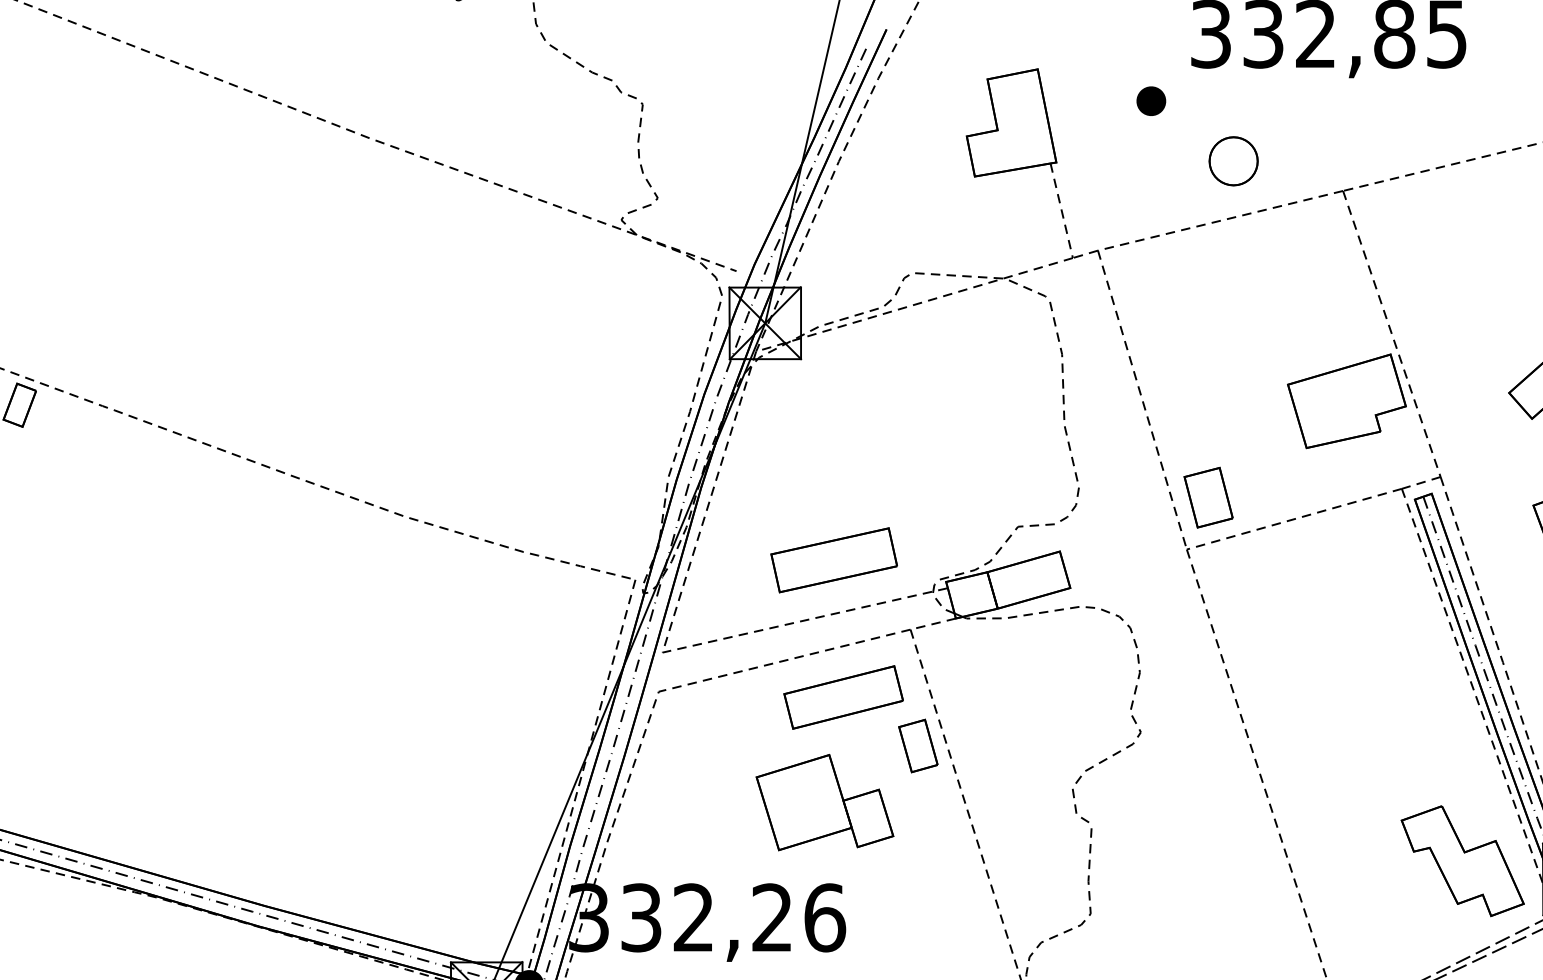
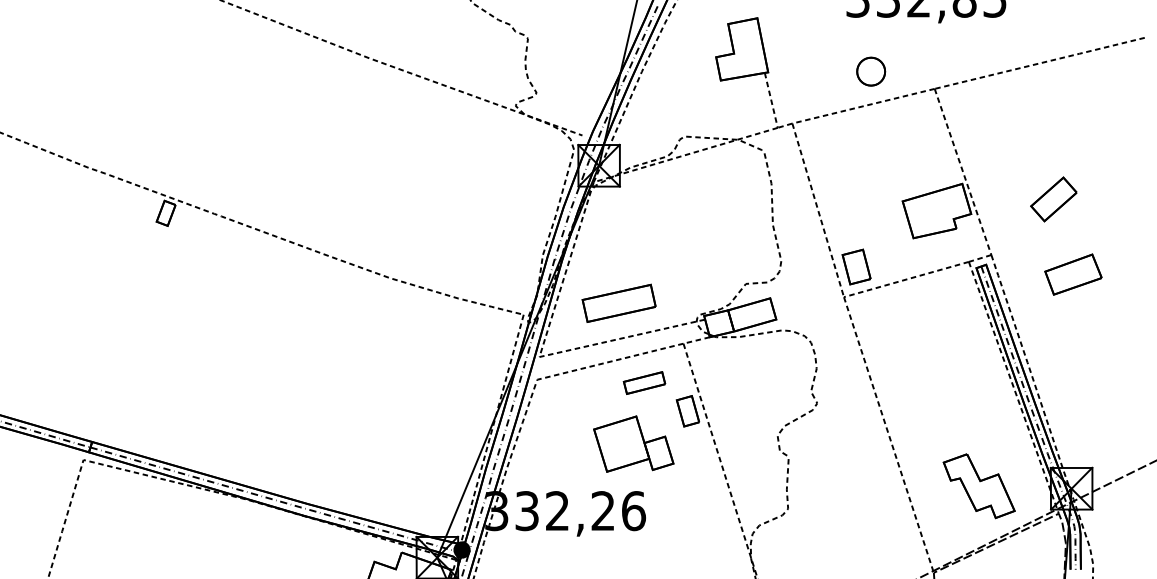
part: (1149, 100) -> (822, 36), removed
part: (833, 558) -> (618, 302), moved
part: (843, 696) -> (644, 382), size x0.6
part: (1461, 861) -> (978, 486), moved

